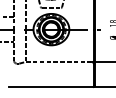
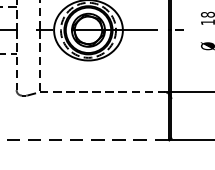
line: (51, 86) -> (88, 139), solid -> dashed

